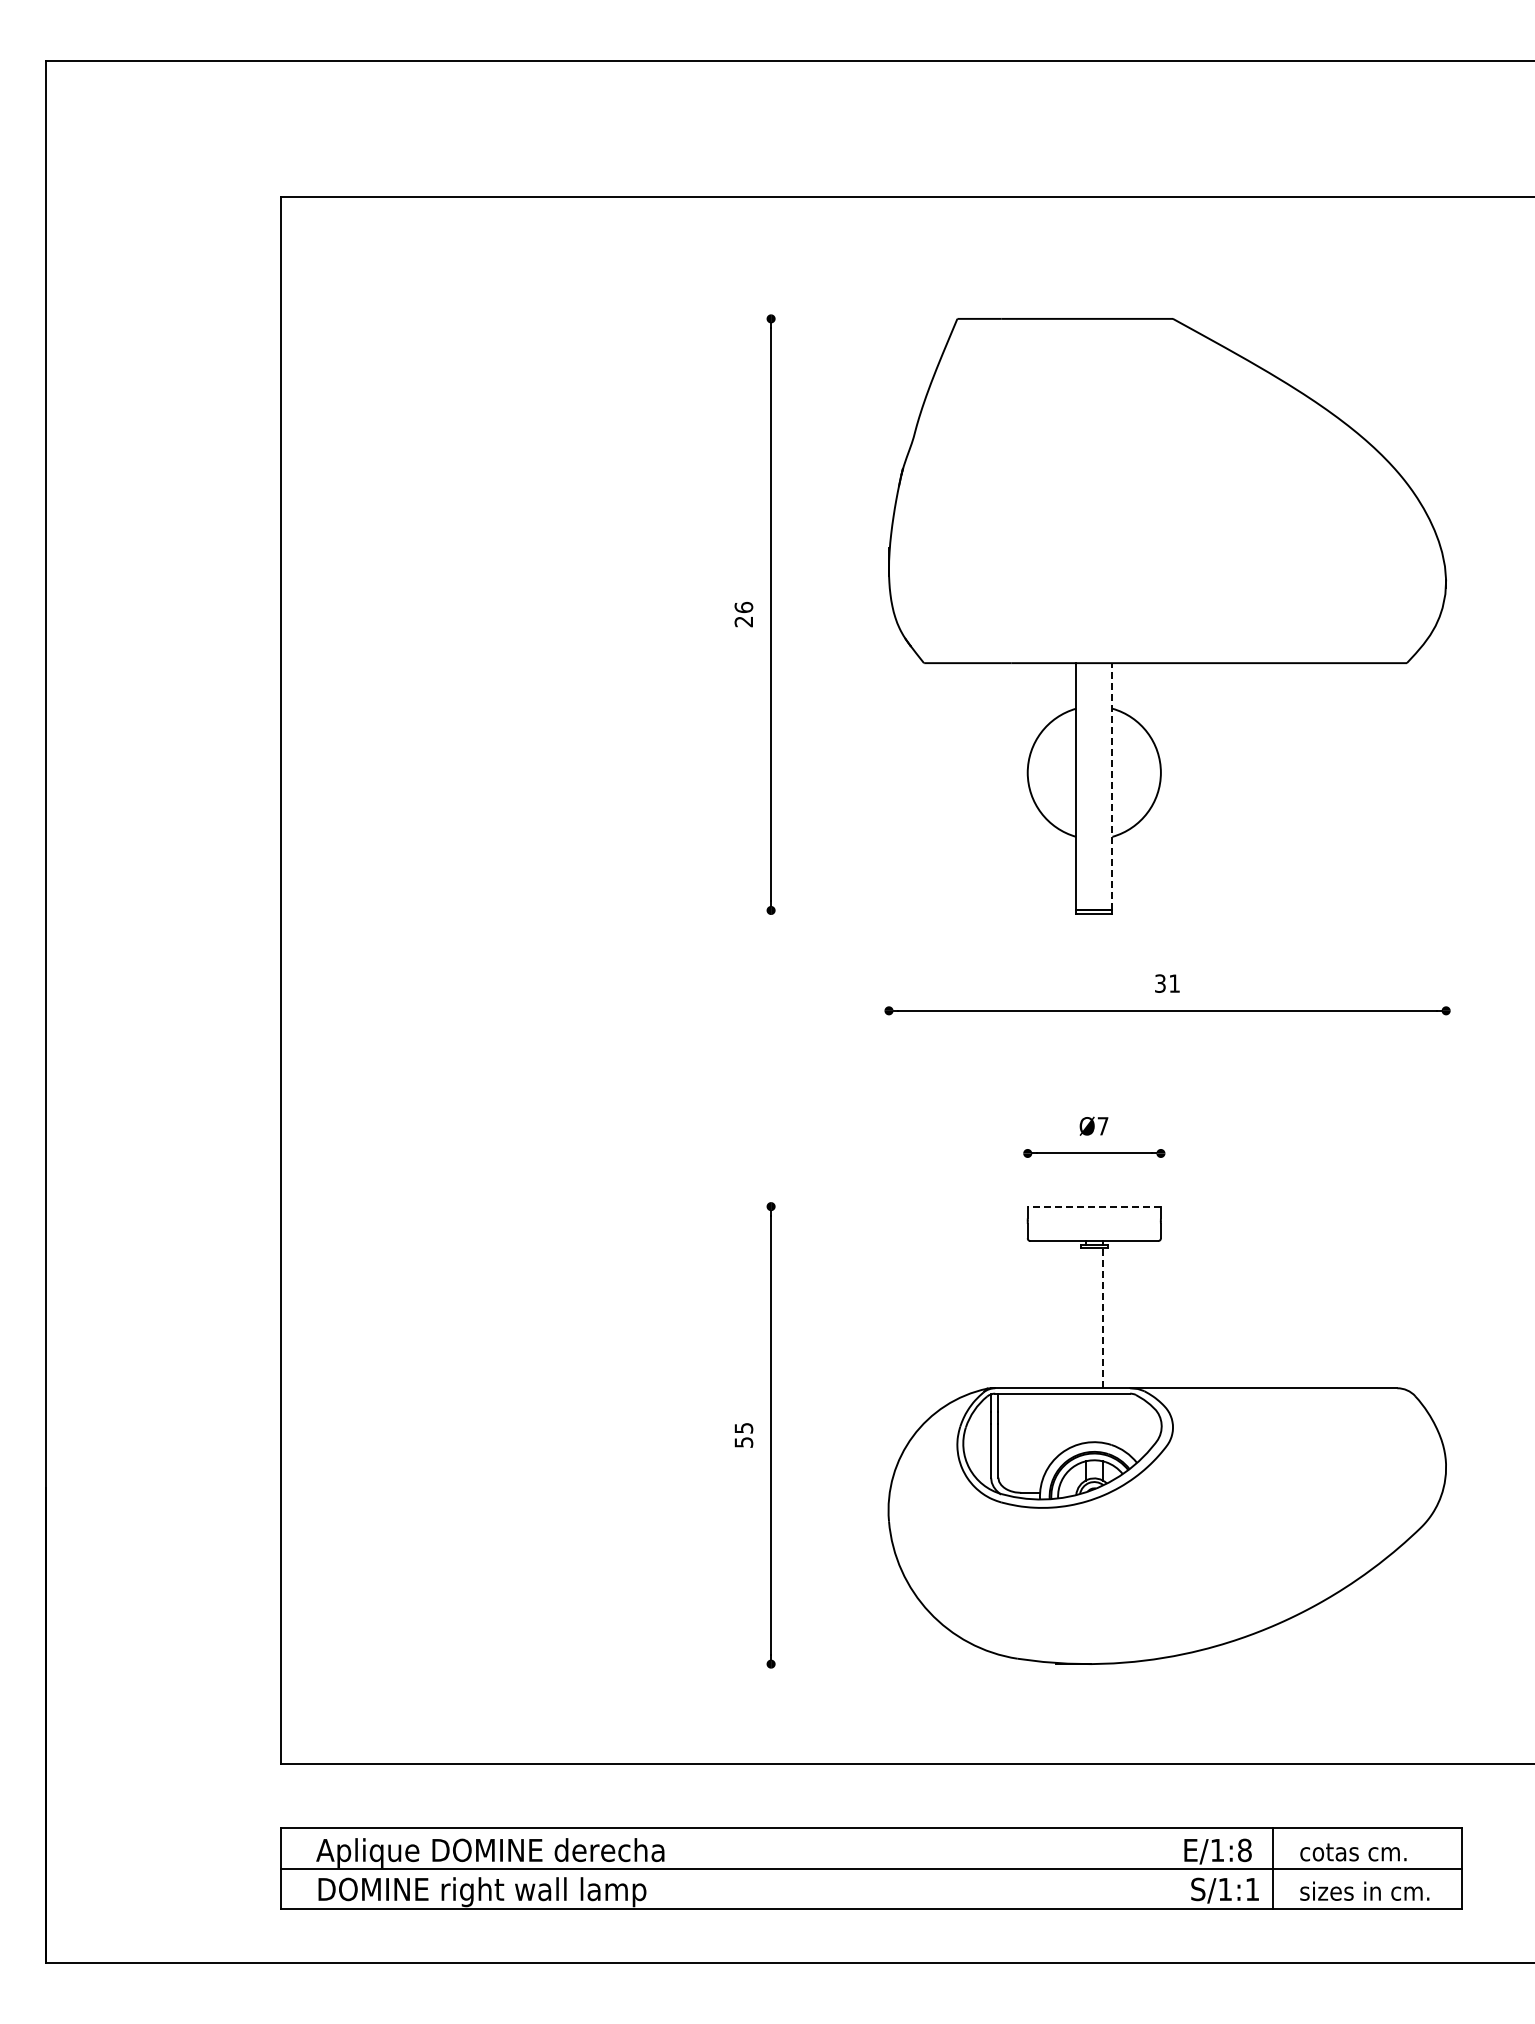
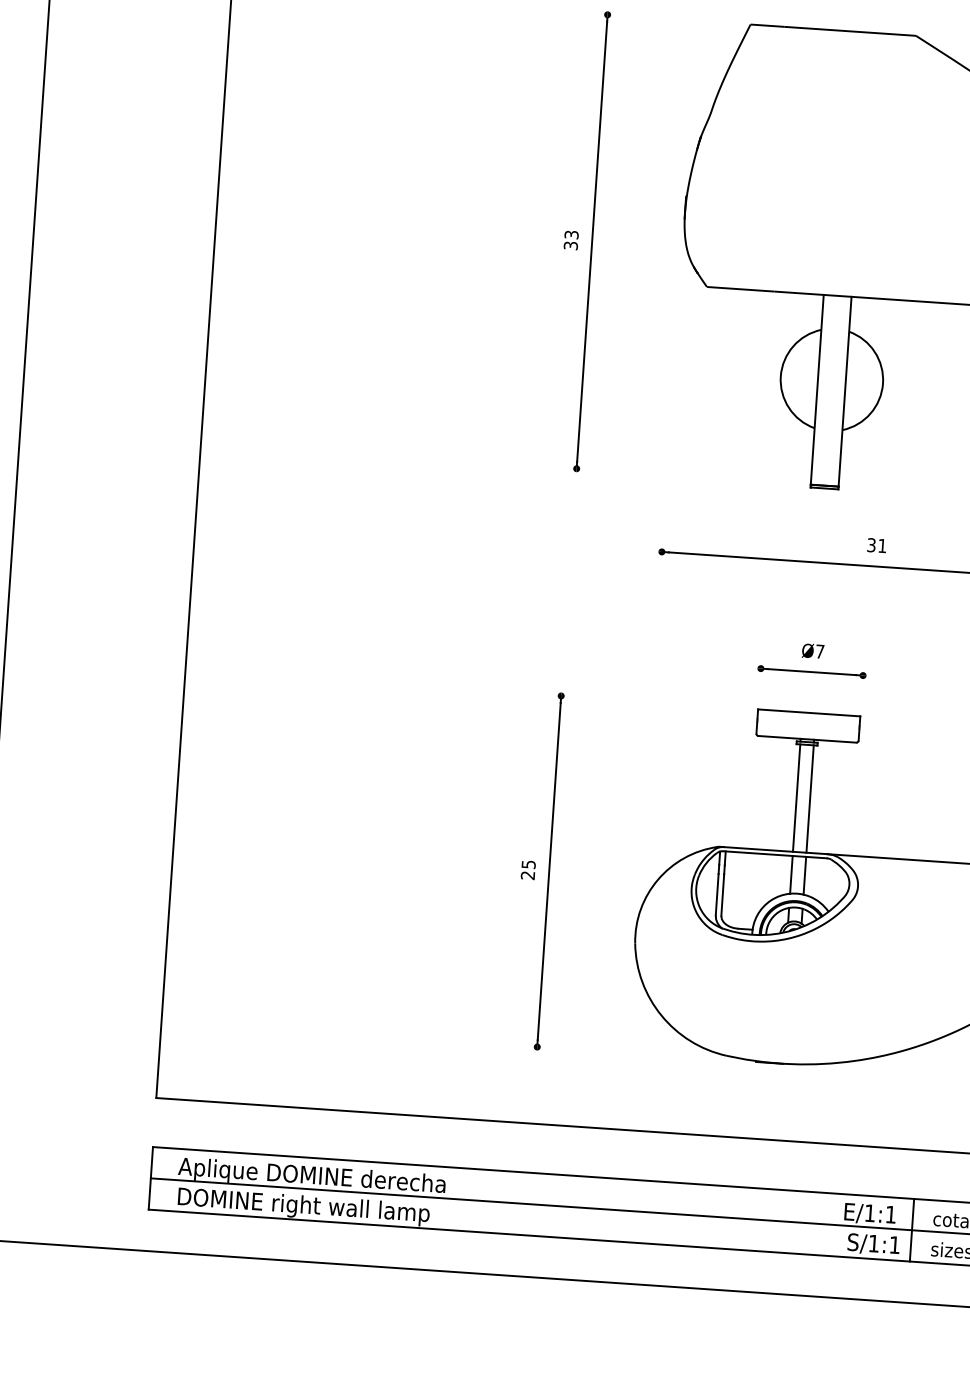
text: (743, 614) -> (570, 240), 26 -> 33
line: (1112, 786) -> (845, 391), dashed -> solid
line: (1094, 1206) -> (809, 712), dashed -> solid
line: (1085, 1318) -> (796, 798), added
line: (1103, 1318) -> (810, 799), dashed -> solid
line: (1085, 1417) -> (791, 874), added
line: (1103, 1417) -> (805, 875), added
text: (743, 1442) -> (527, 875), 55 -> 25
text: (1244, 1850) -> (890, 1214), E/1:8 -> E/1:1

